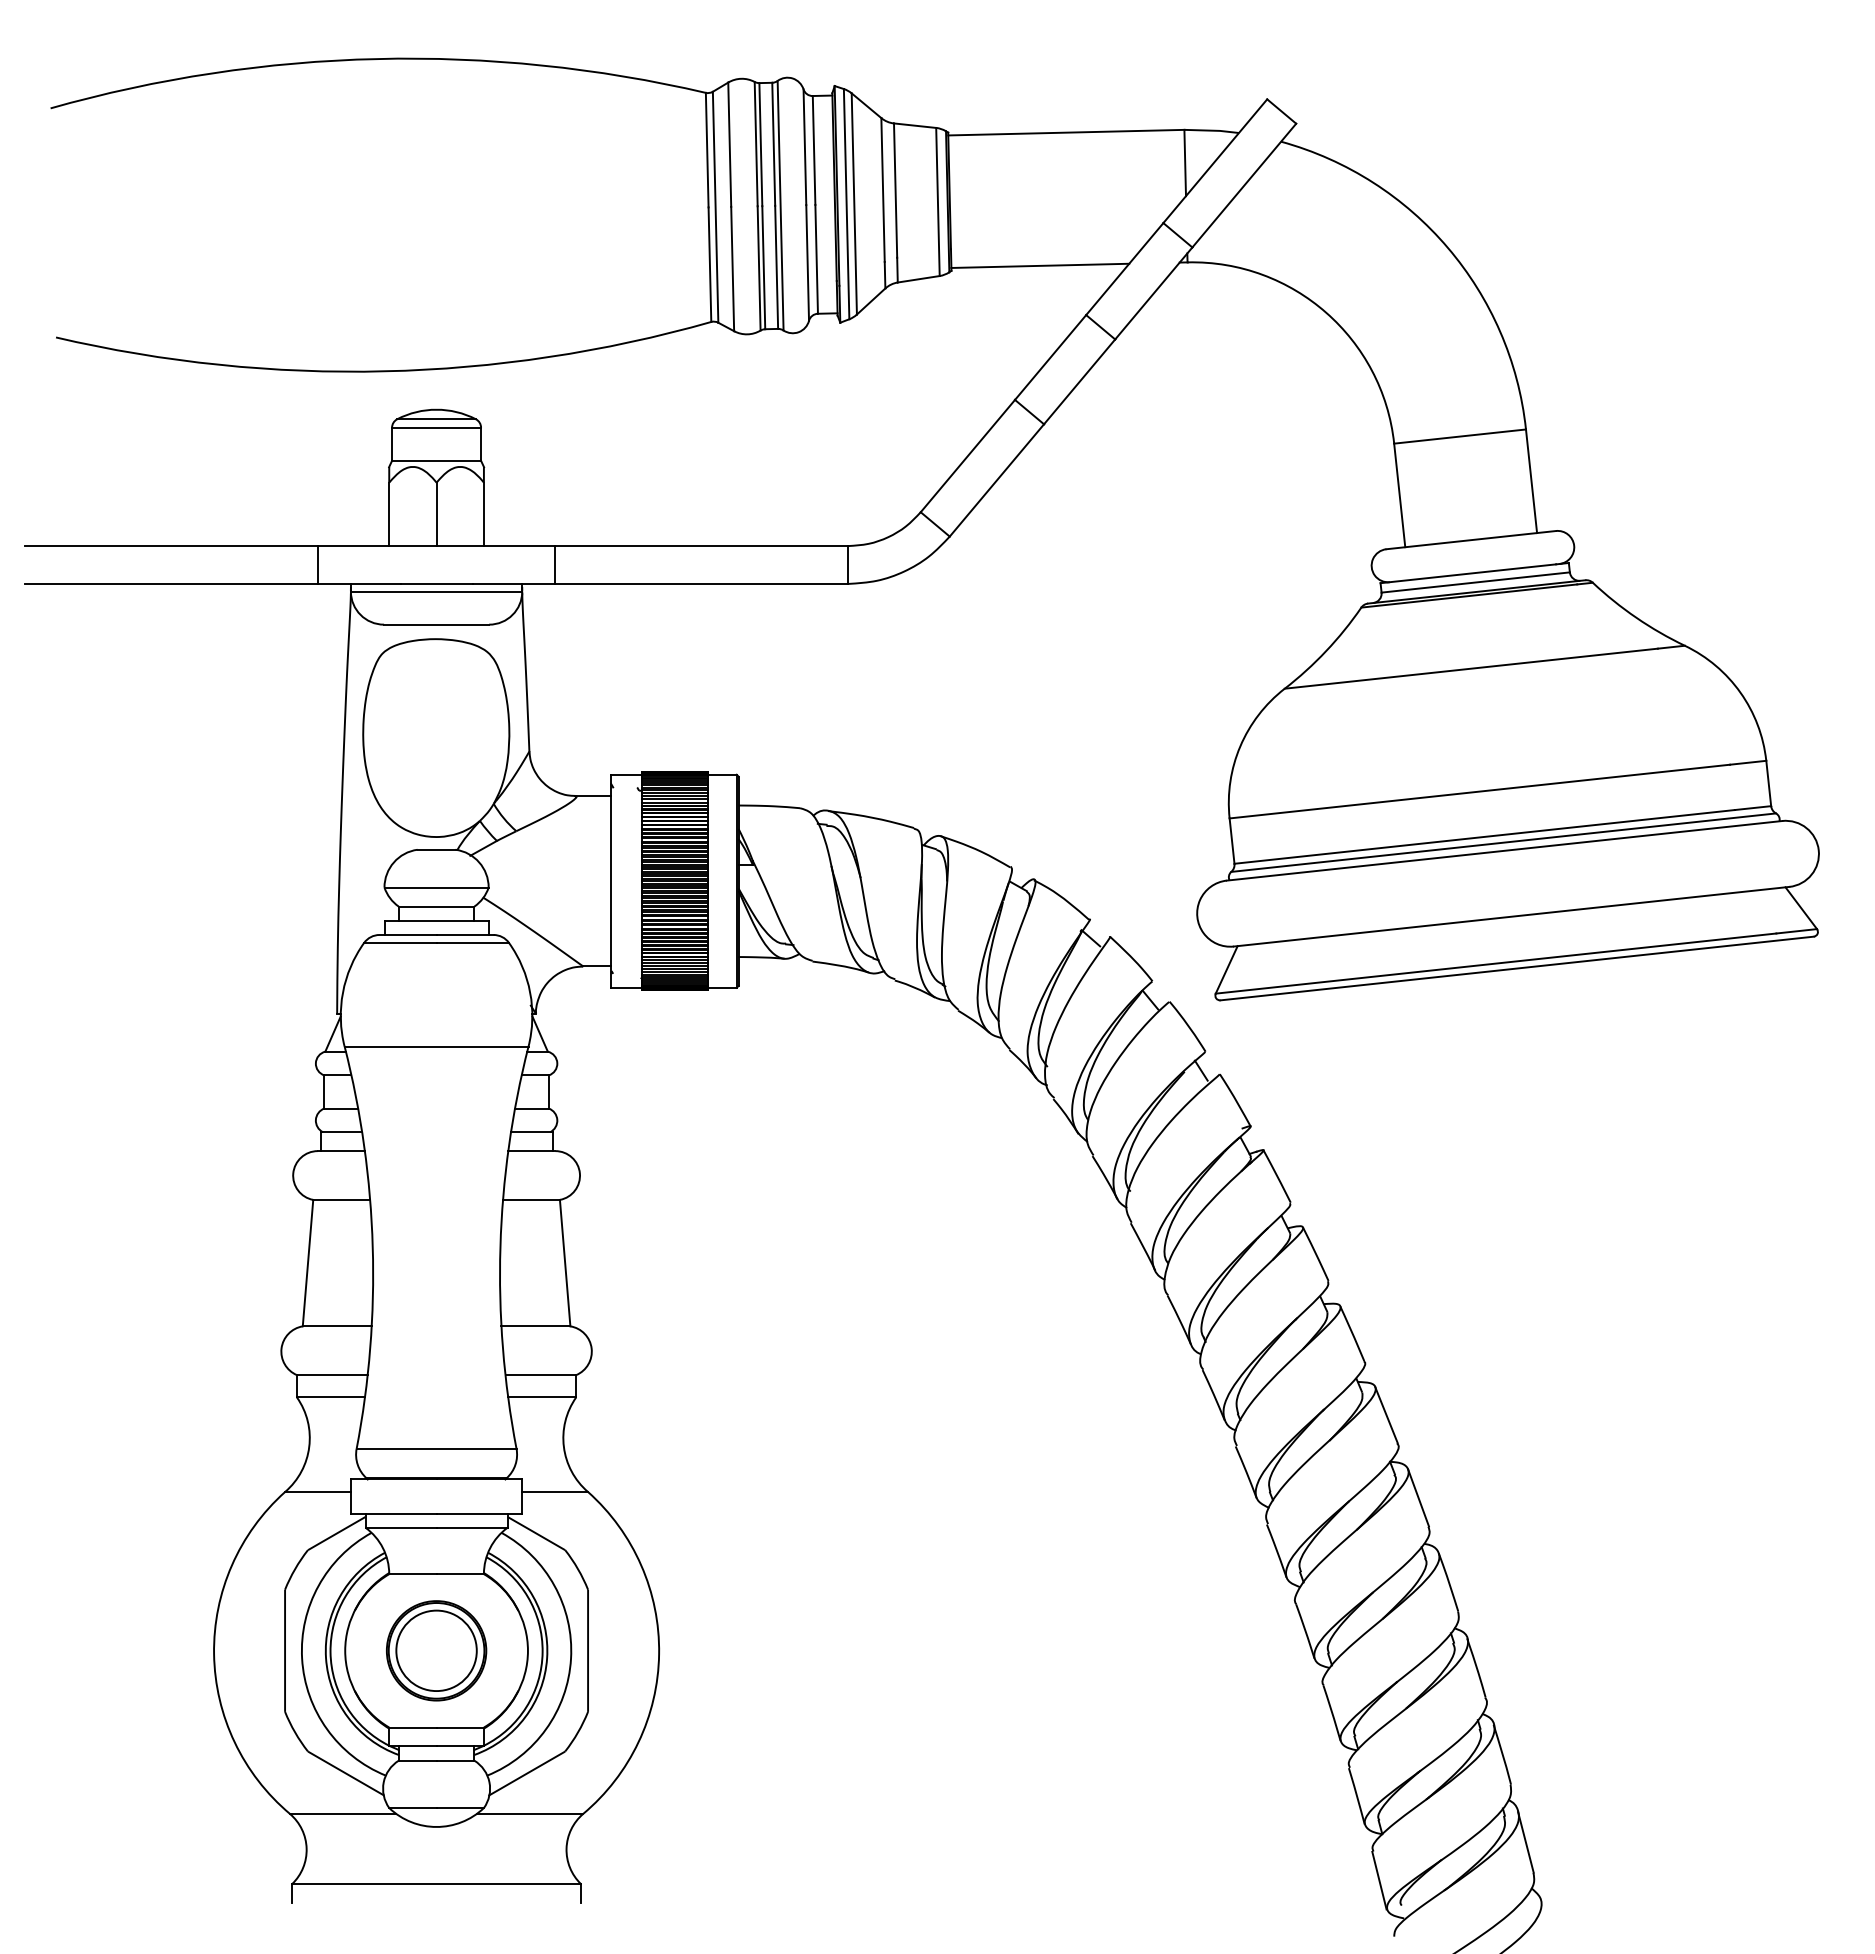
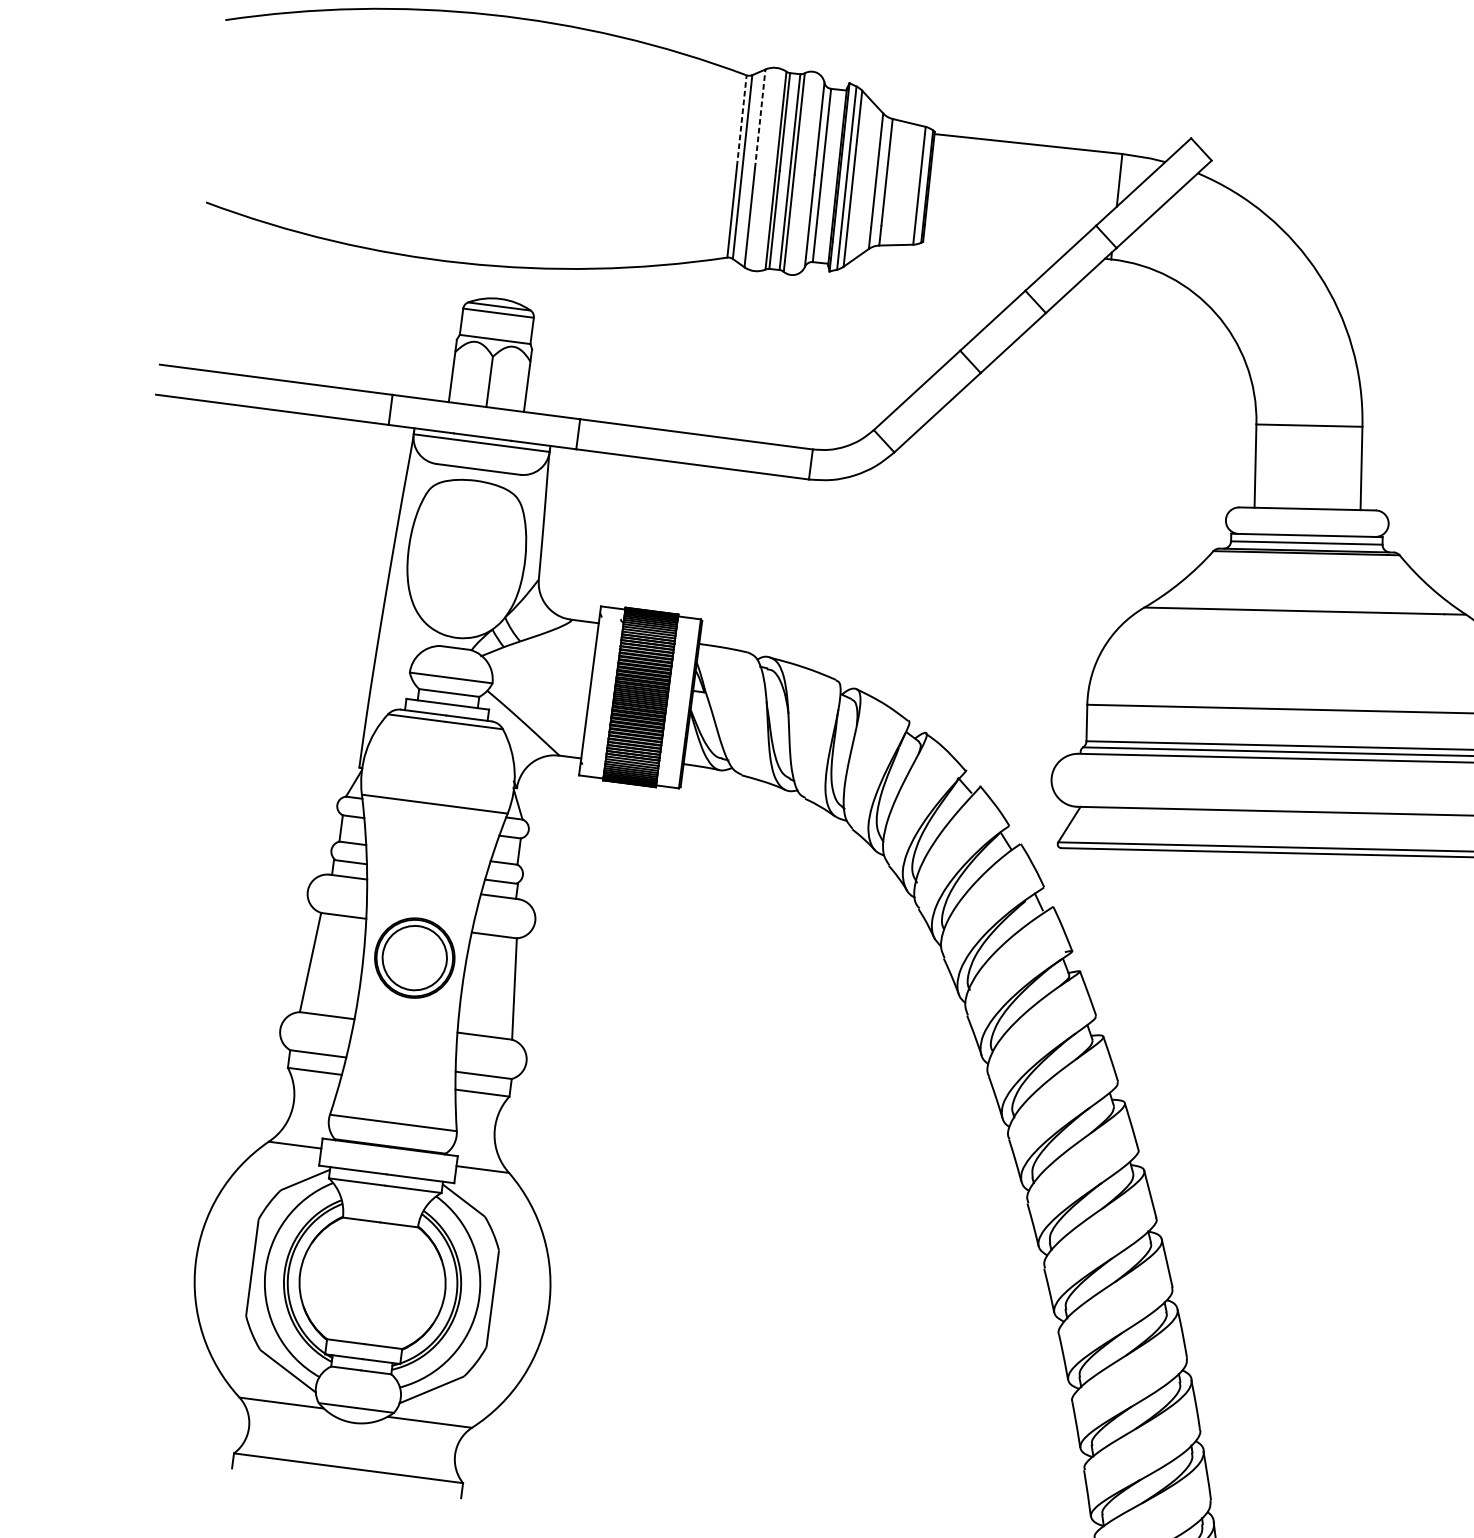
line: (729, 144) -> (760, 118), solid -> dashed
line: (707, 149) -> (742, 120), solid -> dashed
line: (1040, 265) -> (994, 246), removed
part: (436, 1650) -> (414, 957), moved

